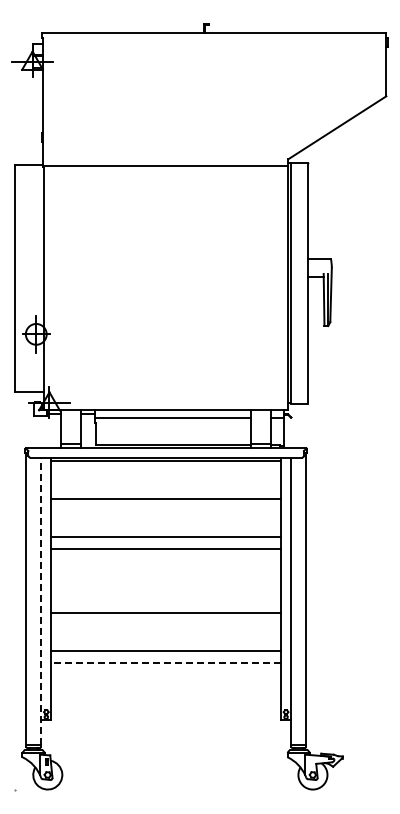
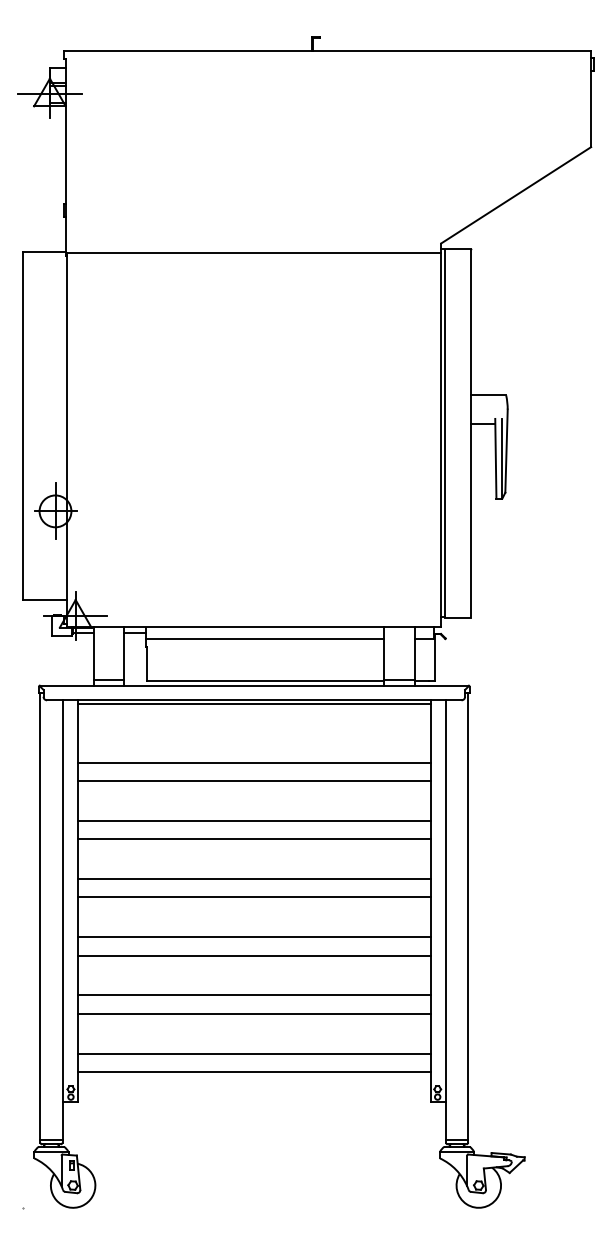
line: (166, 510) -> (254, 780), added
line: (166, 574) -> (254, 878), added
line: (166, 586) -> (254, 897), added
line: (41, 601) -> (63, 920), dashed -> solid
line: (166, 624) -> (254, 955), added
line: (165, 662) -> (253, 1013), dashed -> solid
line: (166, 688) -> (254, 1053), added
line: (166, 700) -> (254, 1071), added

